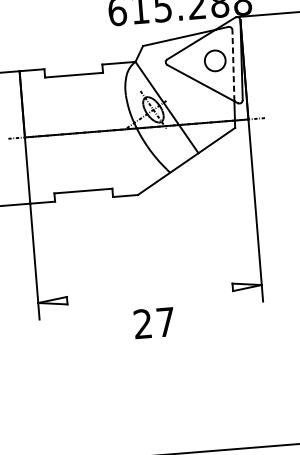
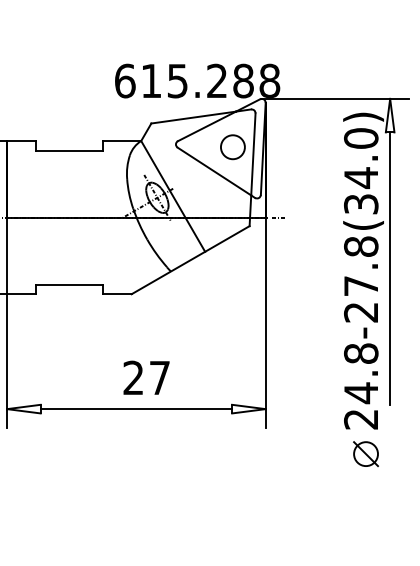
line: (233, 64) -> (253, 153), dashed -> solid
line: (150, 294) -> (136, 409), added
text: (154, 322) -> (146, 377), moved

